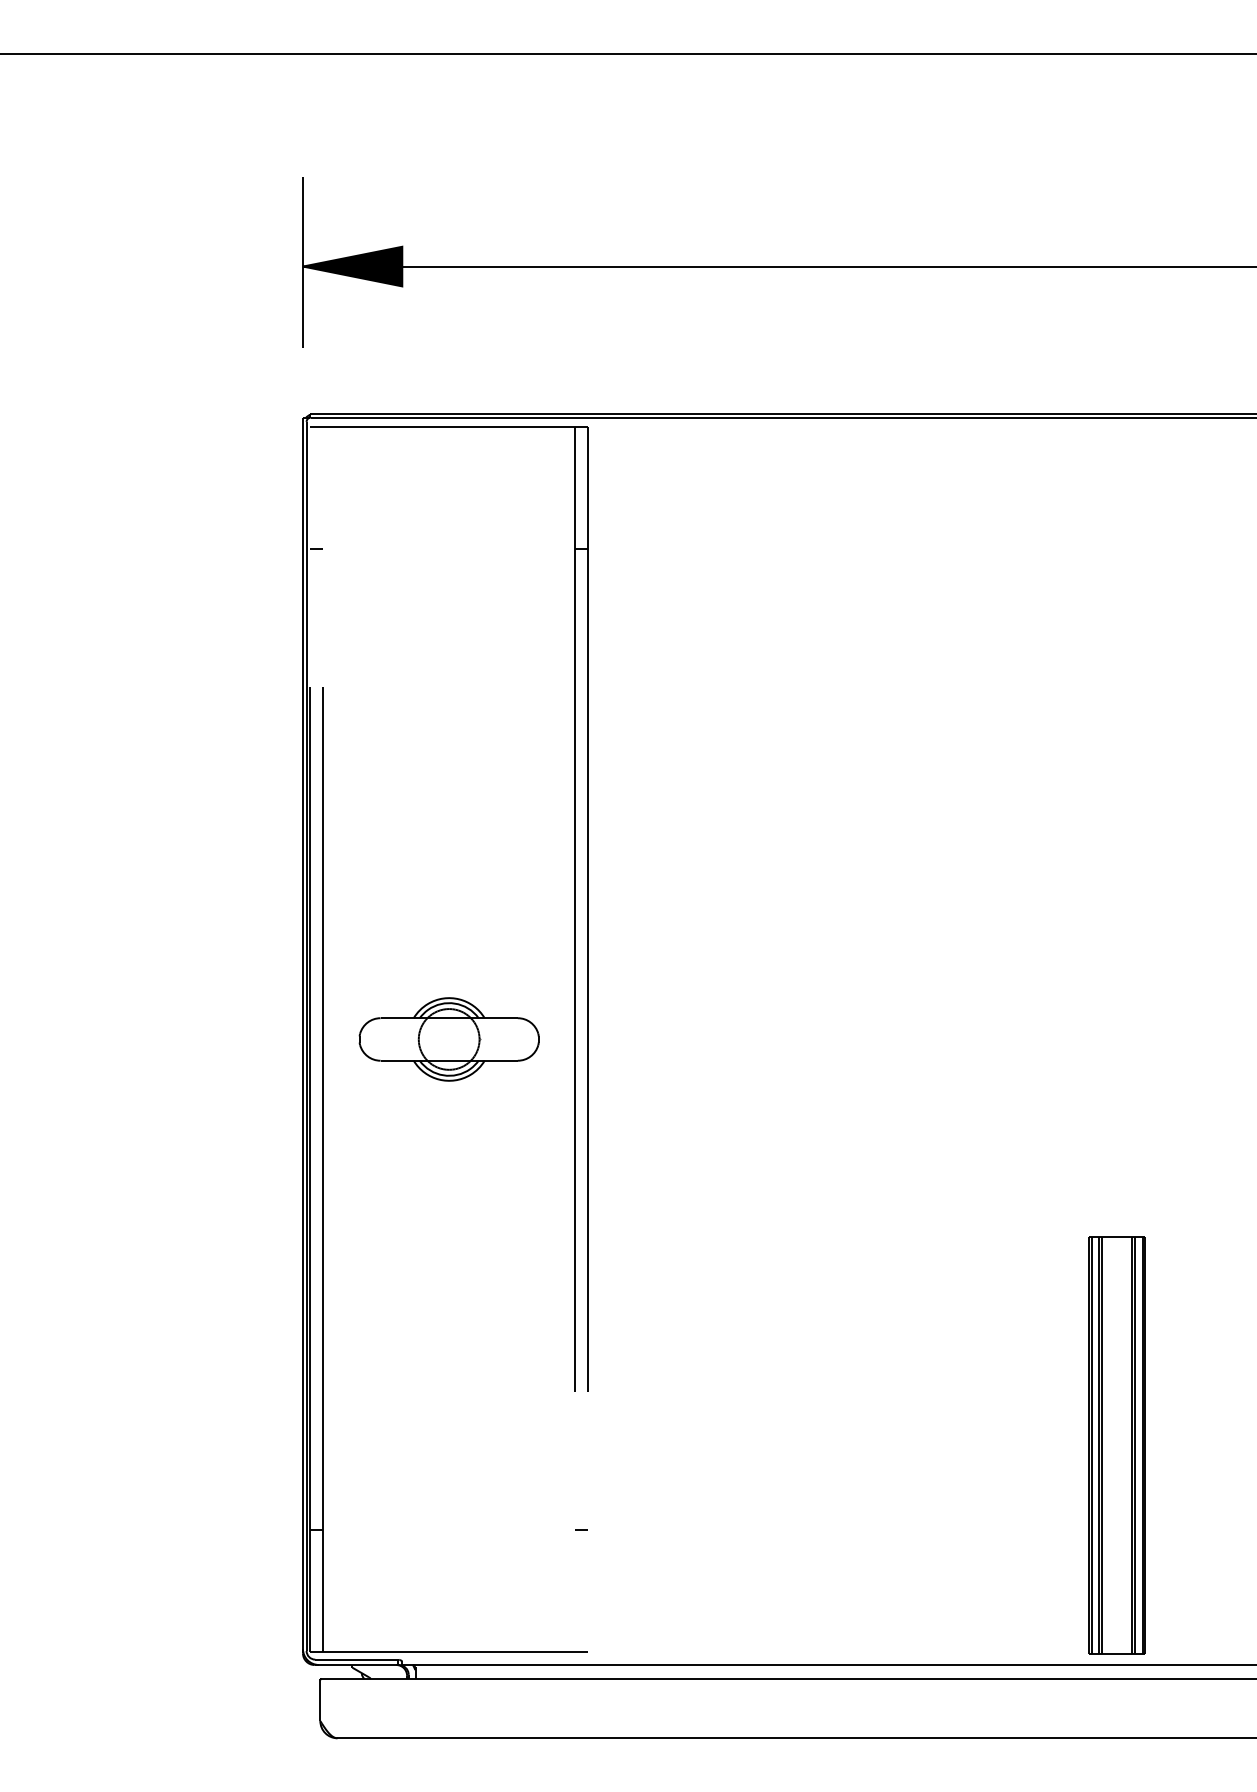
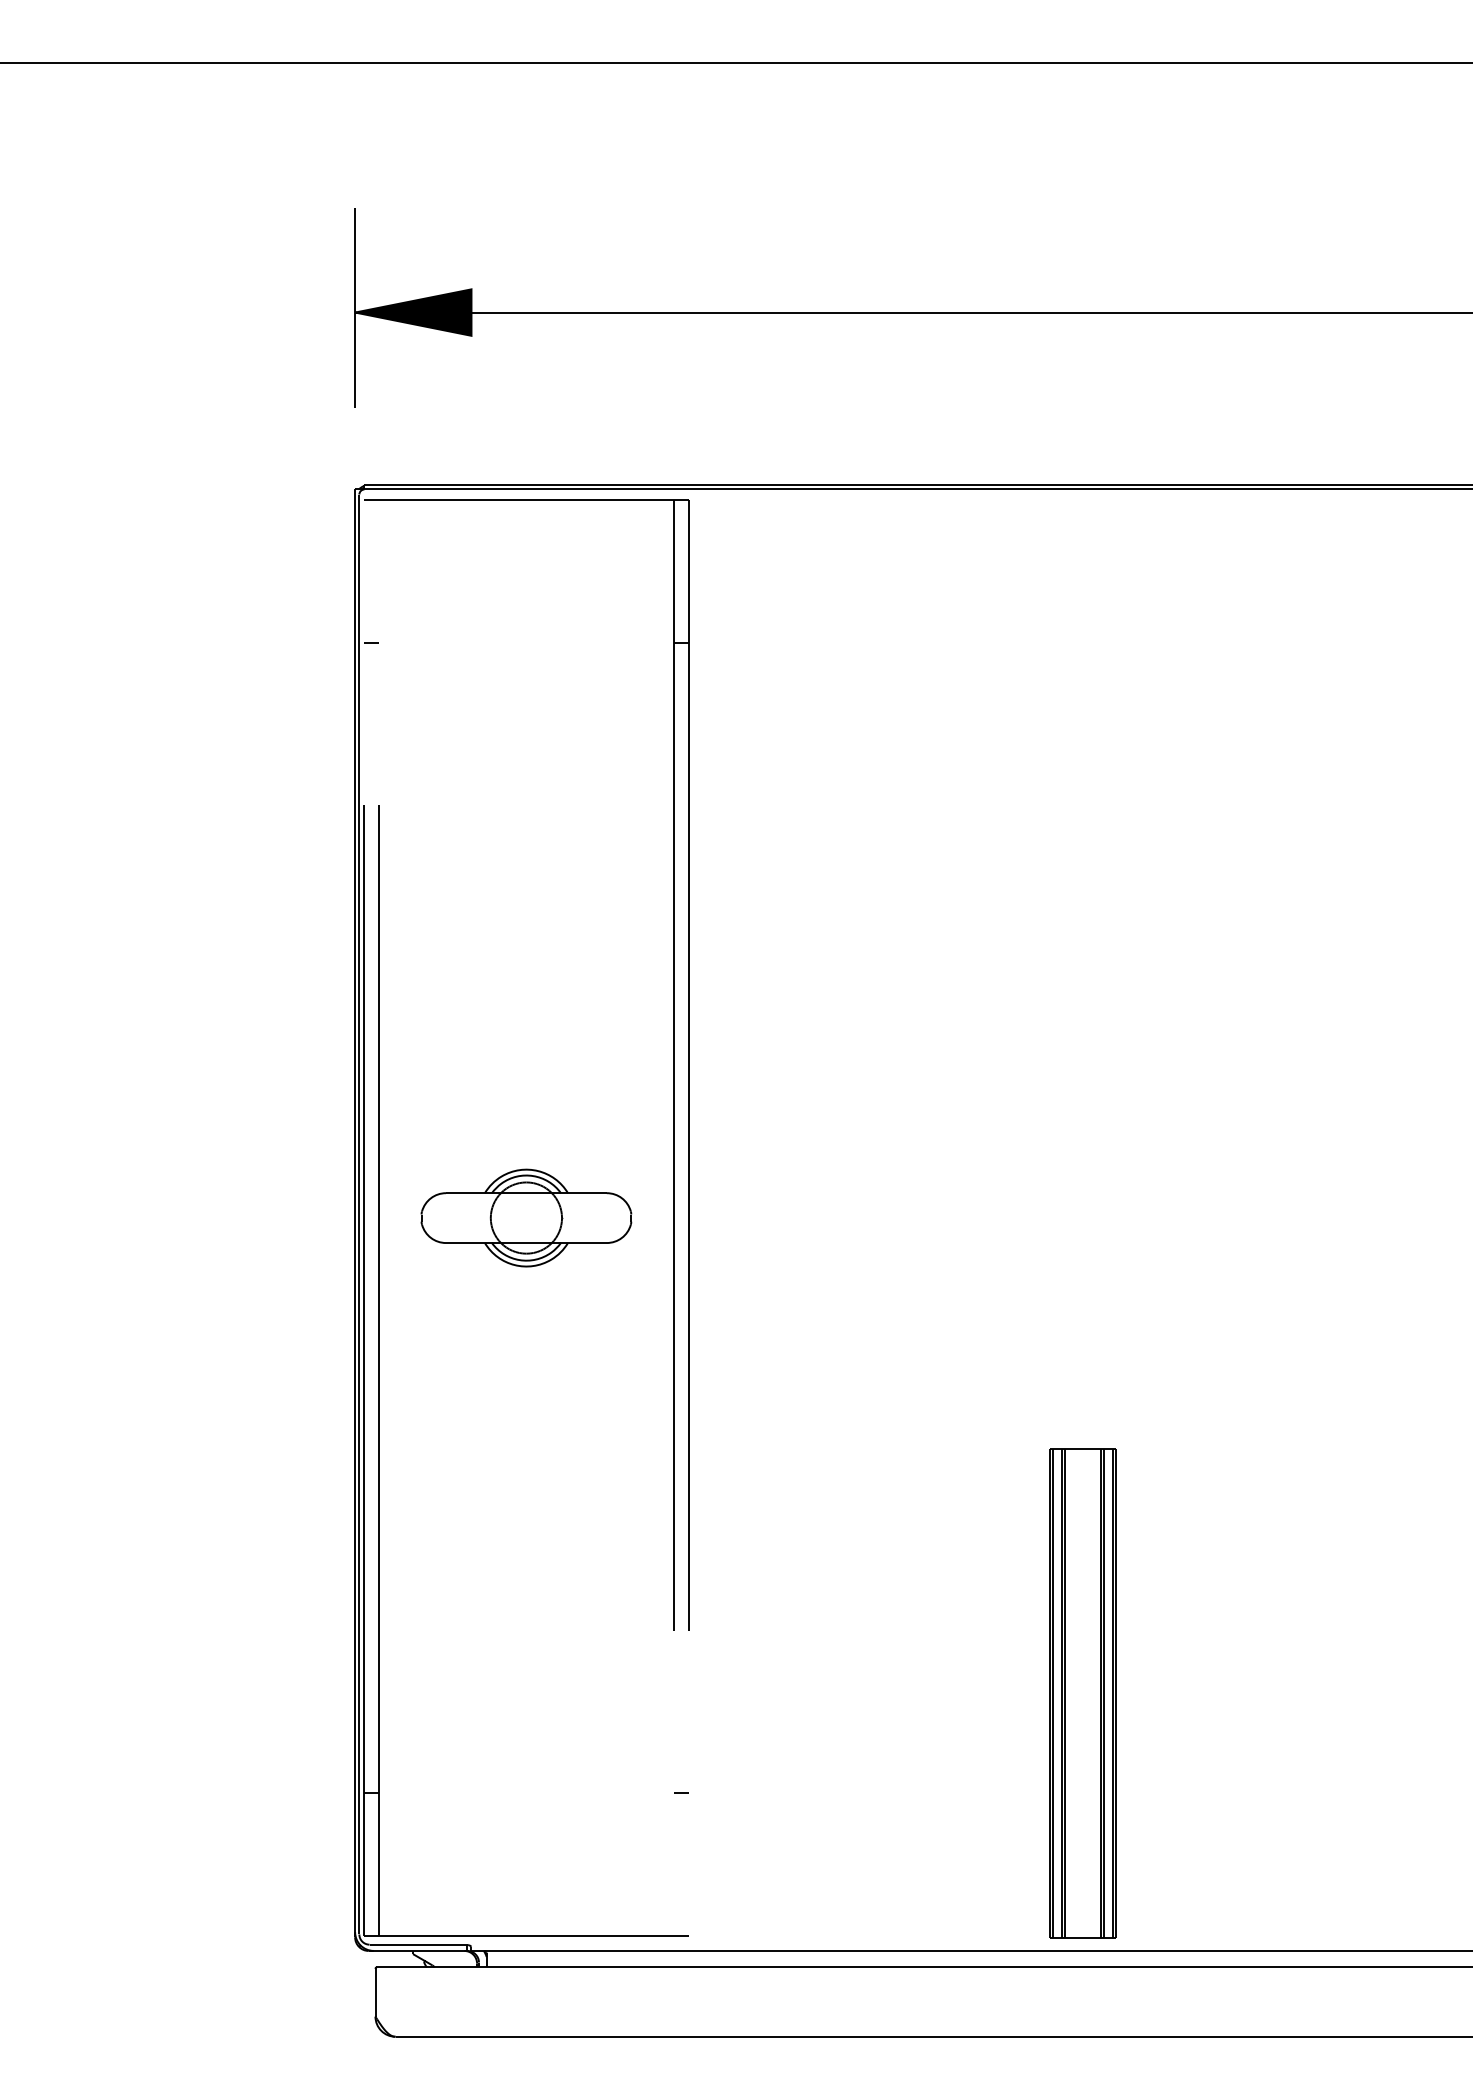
part: (1116, 1445) -> (1082, 1693), moved

